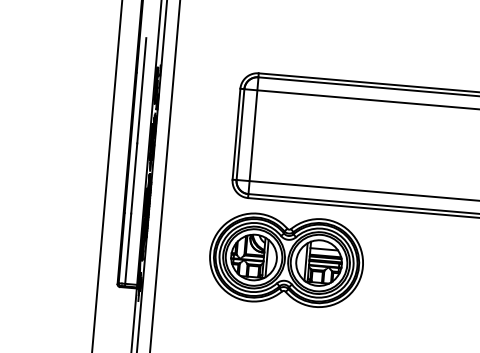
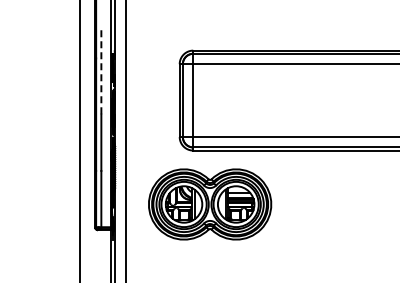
line: (141, 90) -> (101, 72), solid -> dashed
part: (287, 260) -> (210, 204), moved

